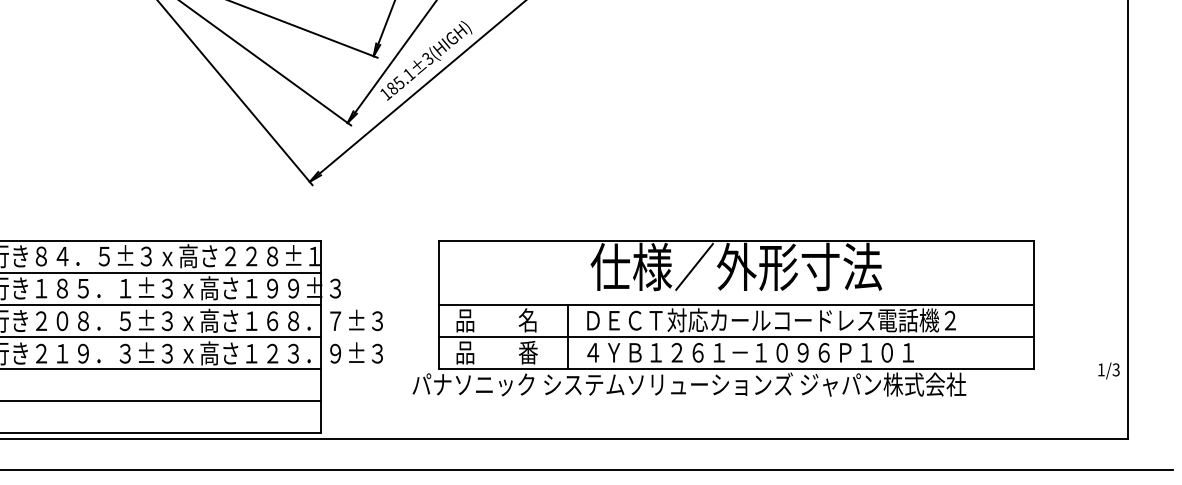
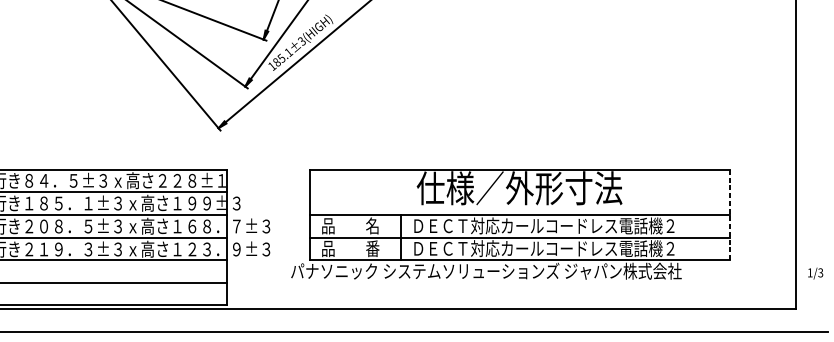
line: (1034, 304) -> (729, 214), solid -> dashed
text: (771, 352) -> (544, 248), ４ＹＢ１２６１－１０９６Ｐ１０１ -> ＤＥＣＴ対応カールコードレス電話機２
text: (1108, 370) -> (815, 273), moved

